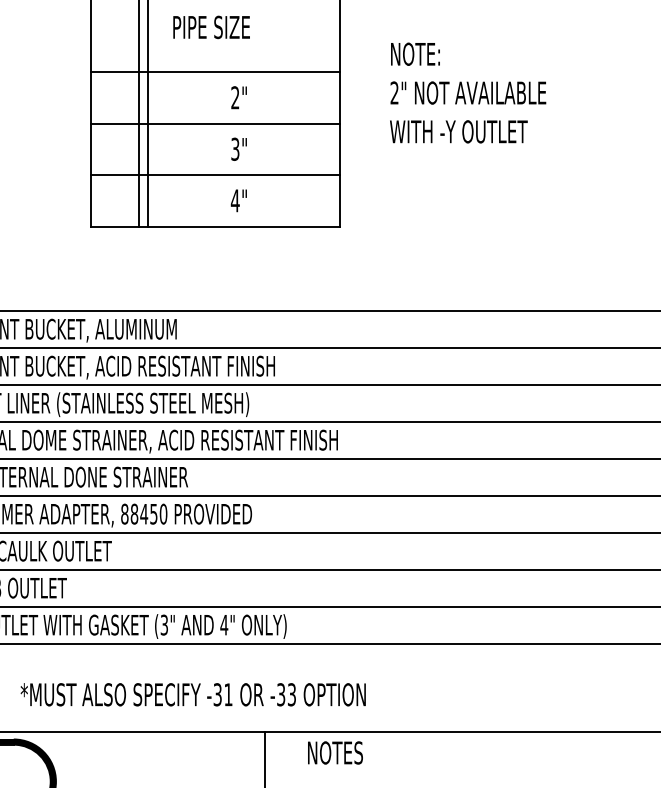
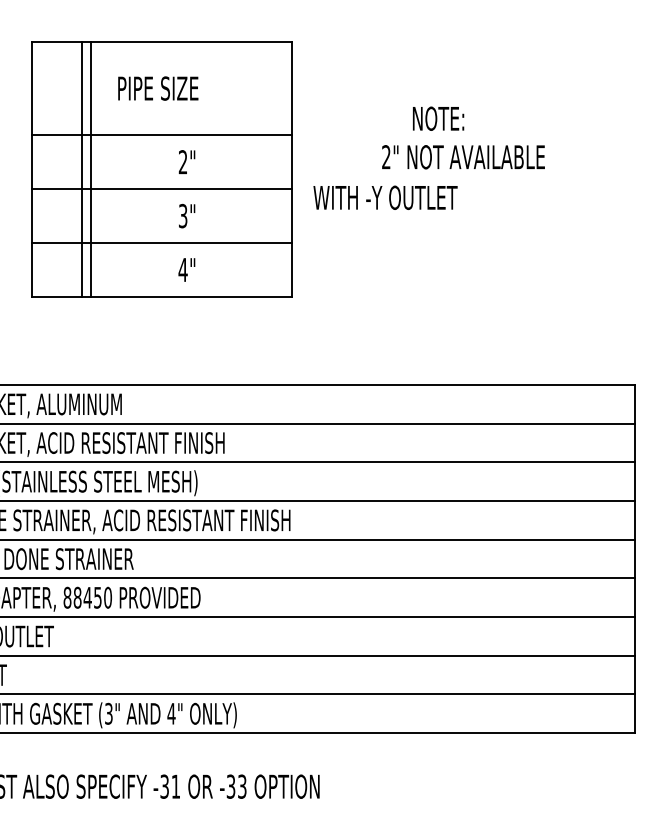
text: (415, 53) -> (438, 117), moved
text: (468, 92) -> (463, 156), moved
text: (458, 131) -> (385, 197), moved

